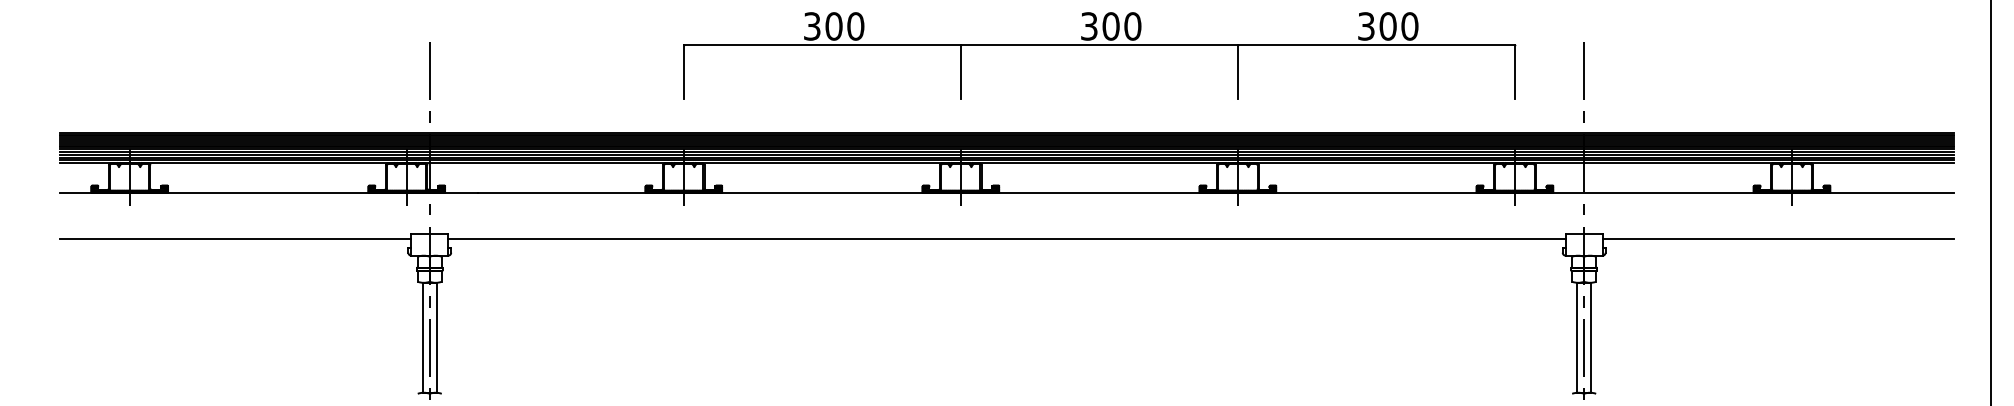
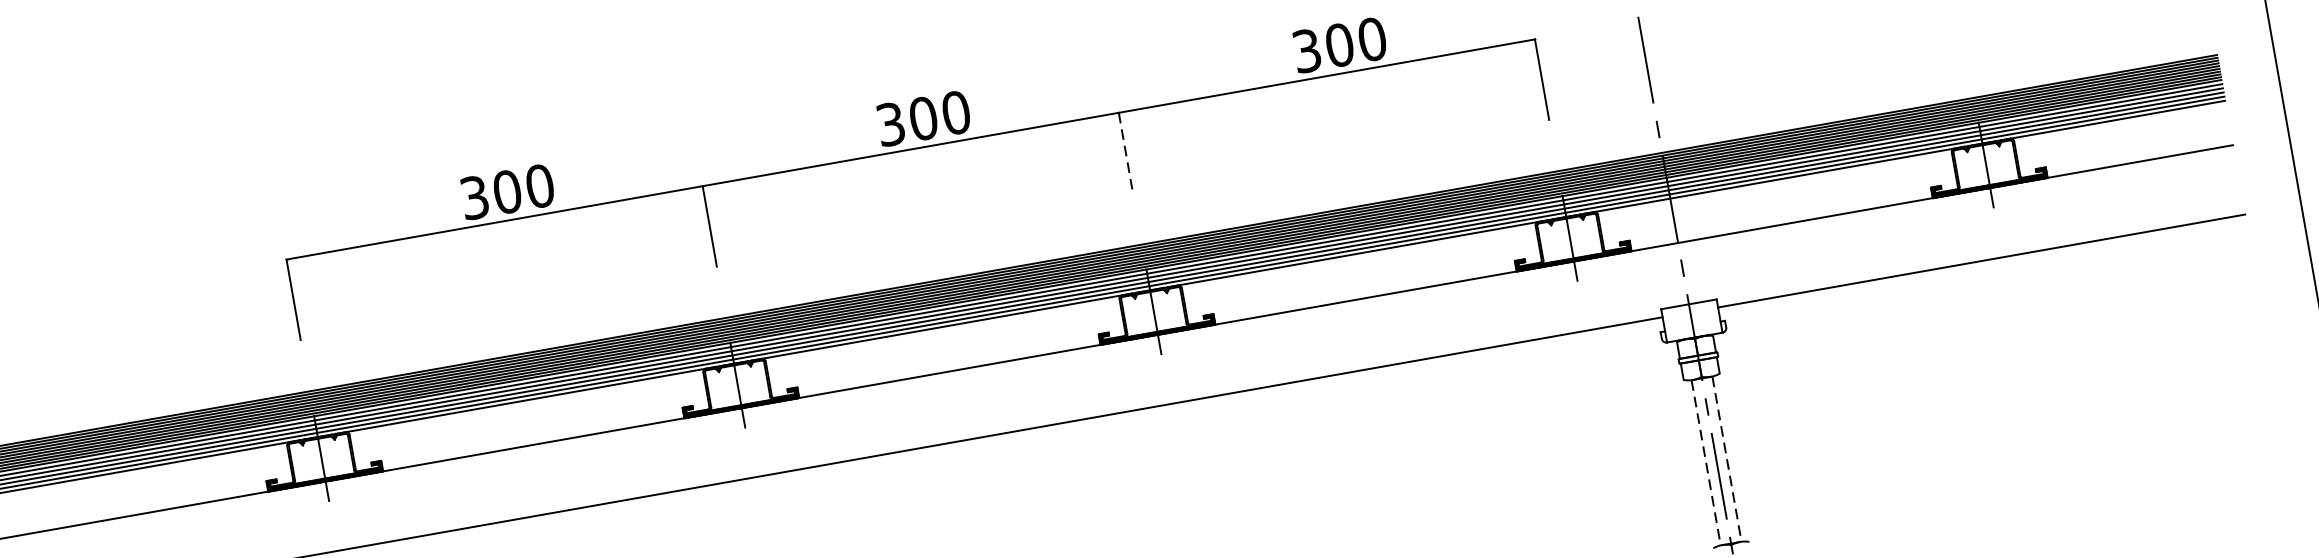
line: (1237, 71) -> (1125, 152), solid -> dashed
line: (1577, 337) -> (1706, 462), solid -> dashed
line: (1591, 337) -> (1727, 458), solid -> dashed

